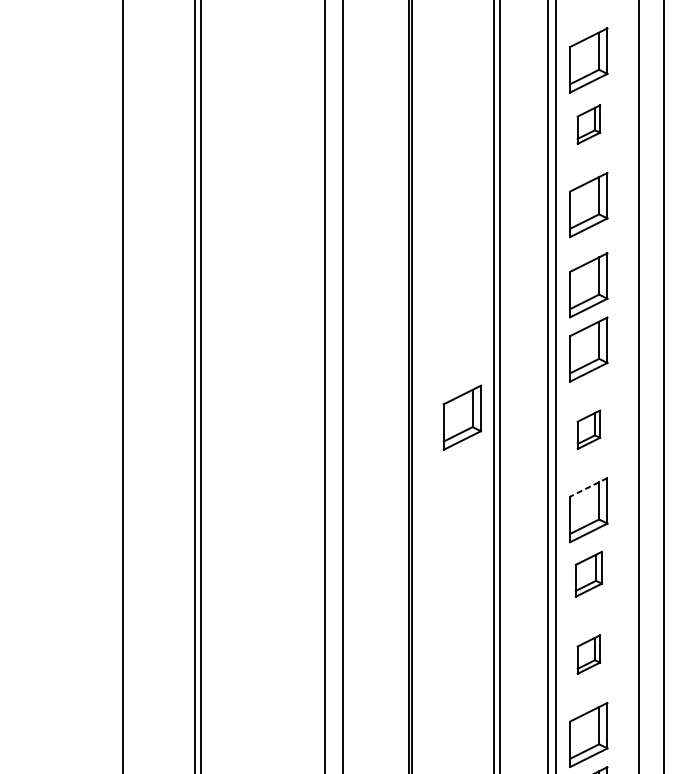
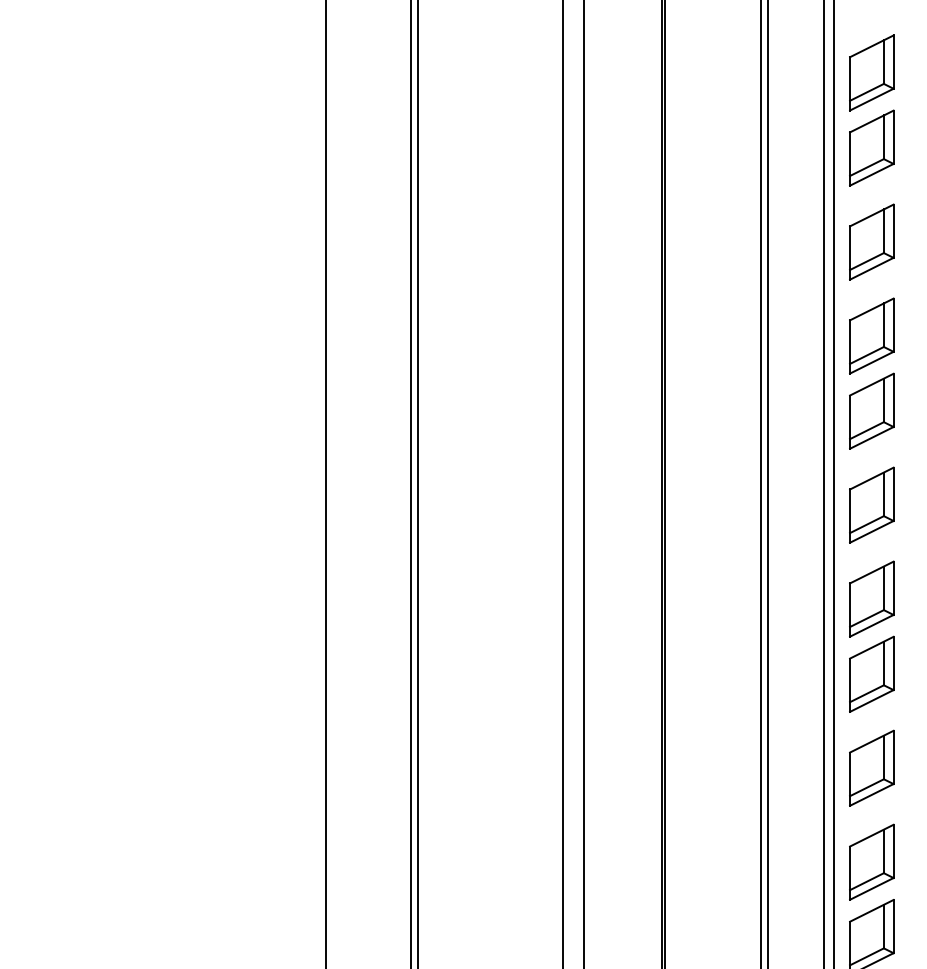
part: (588, 124) -> (871, 147), size x1.67
part: (462, 417) -> (723, 490), removed
part: (588, 429) -> (871, 504), size x1.67
line: (588, 487) -> (871, 572), dashed -> solid
part: (588, 573) -> (871, 673), size x1.43
part: (588, 653) -> (871, 767), size x1.67

